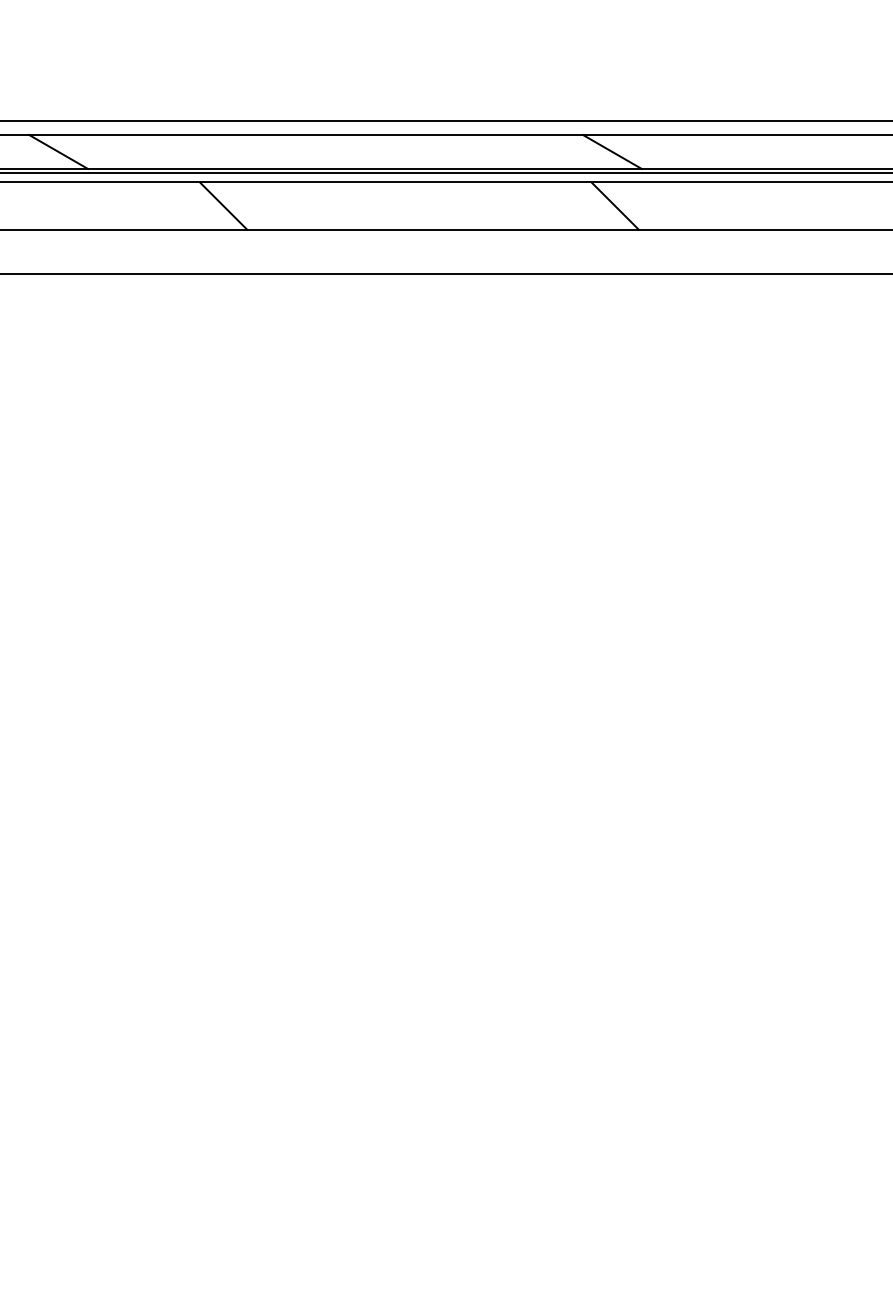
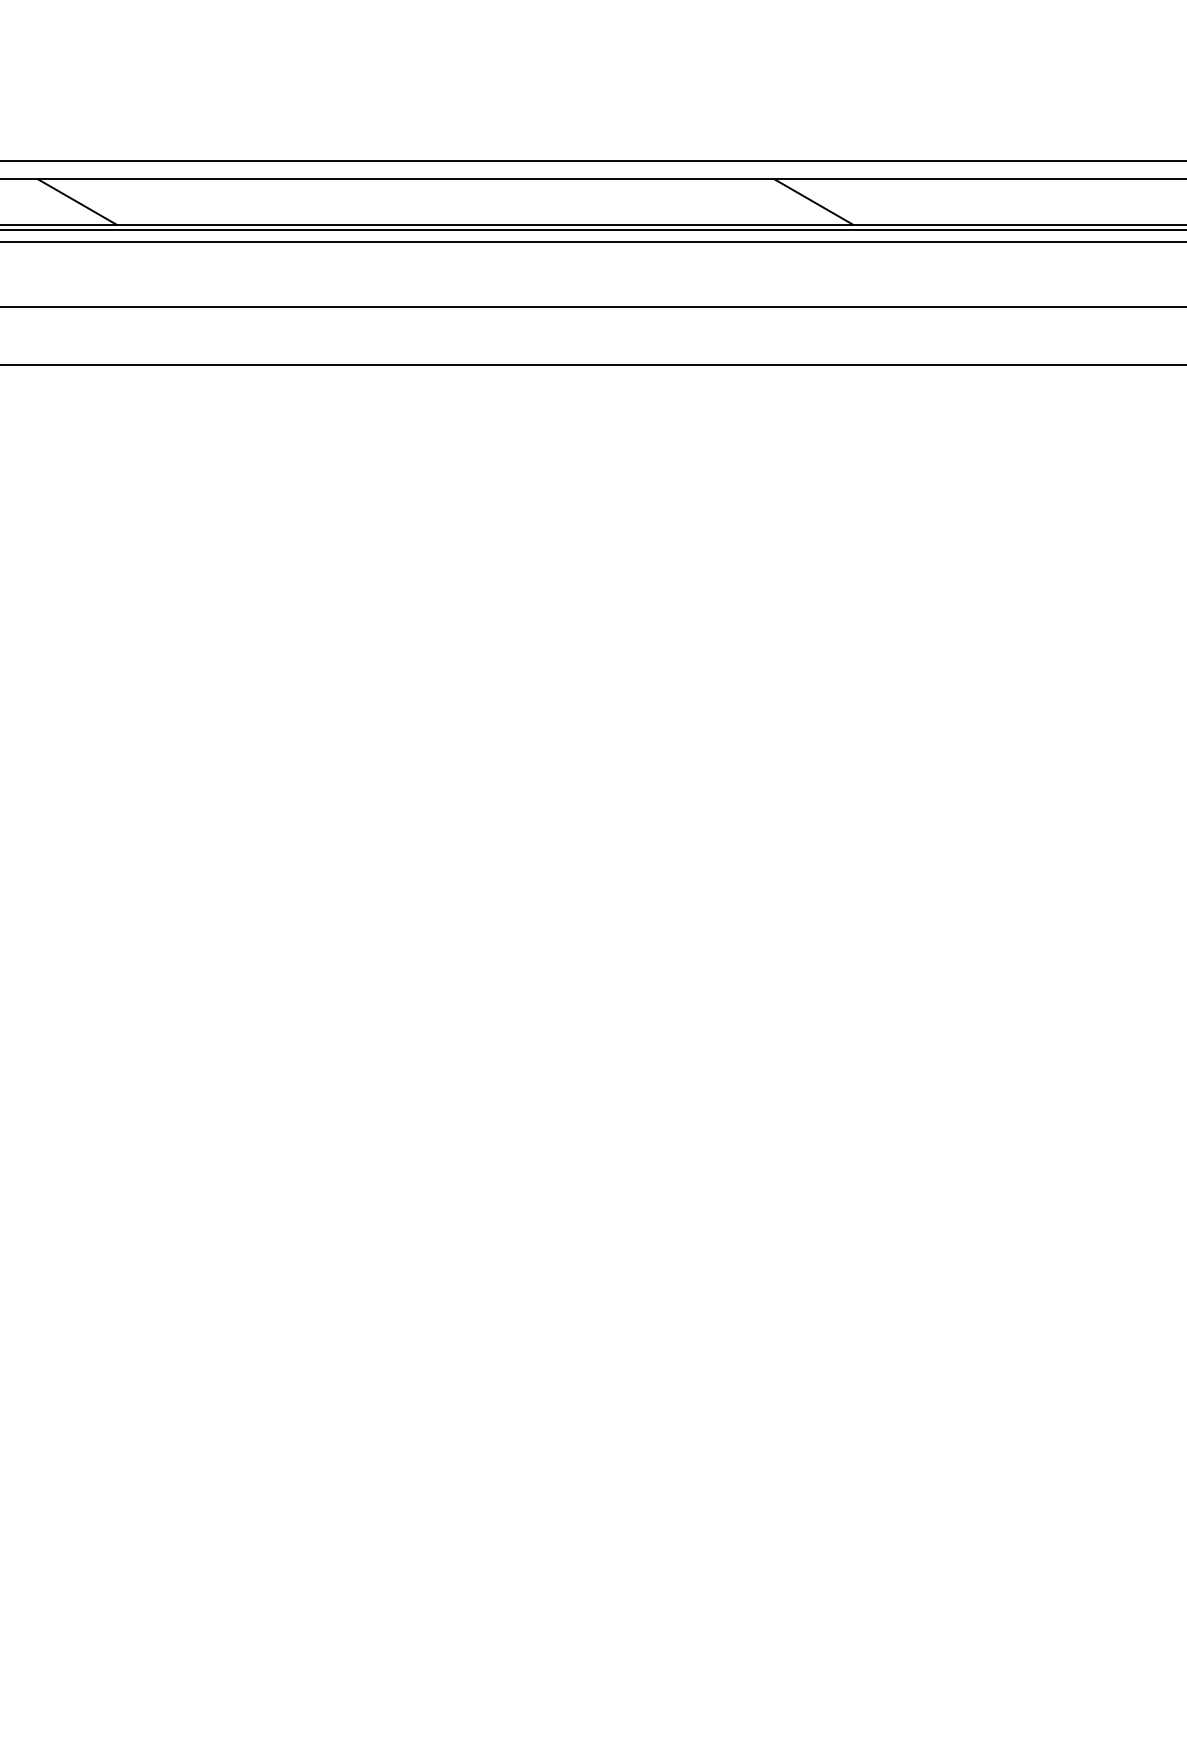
hatch: (419, 205) -> (557, 273), removed

